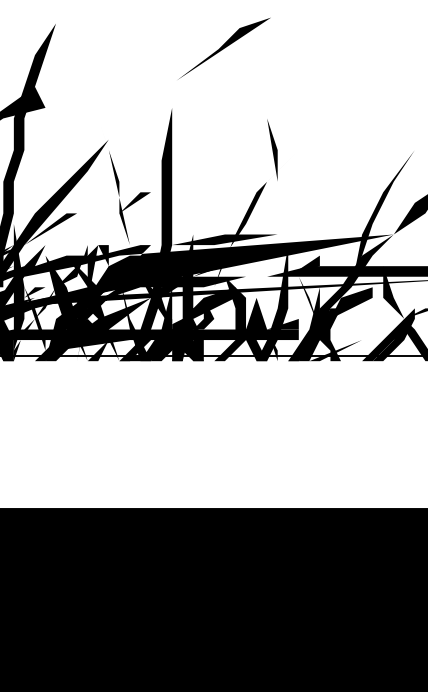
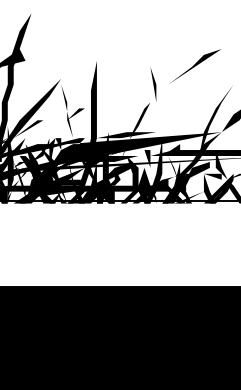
part: (224, 46) -> (195, 65), moved
fill: (313, 313) -> (176, 176), added
fill: (87, 318) -> (49, 179), added

